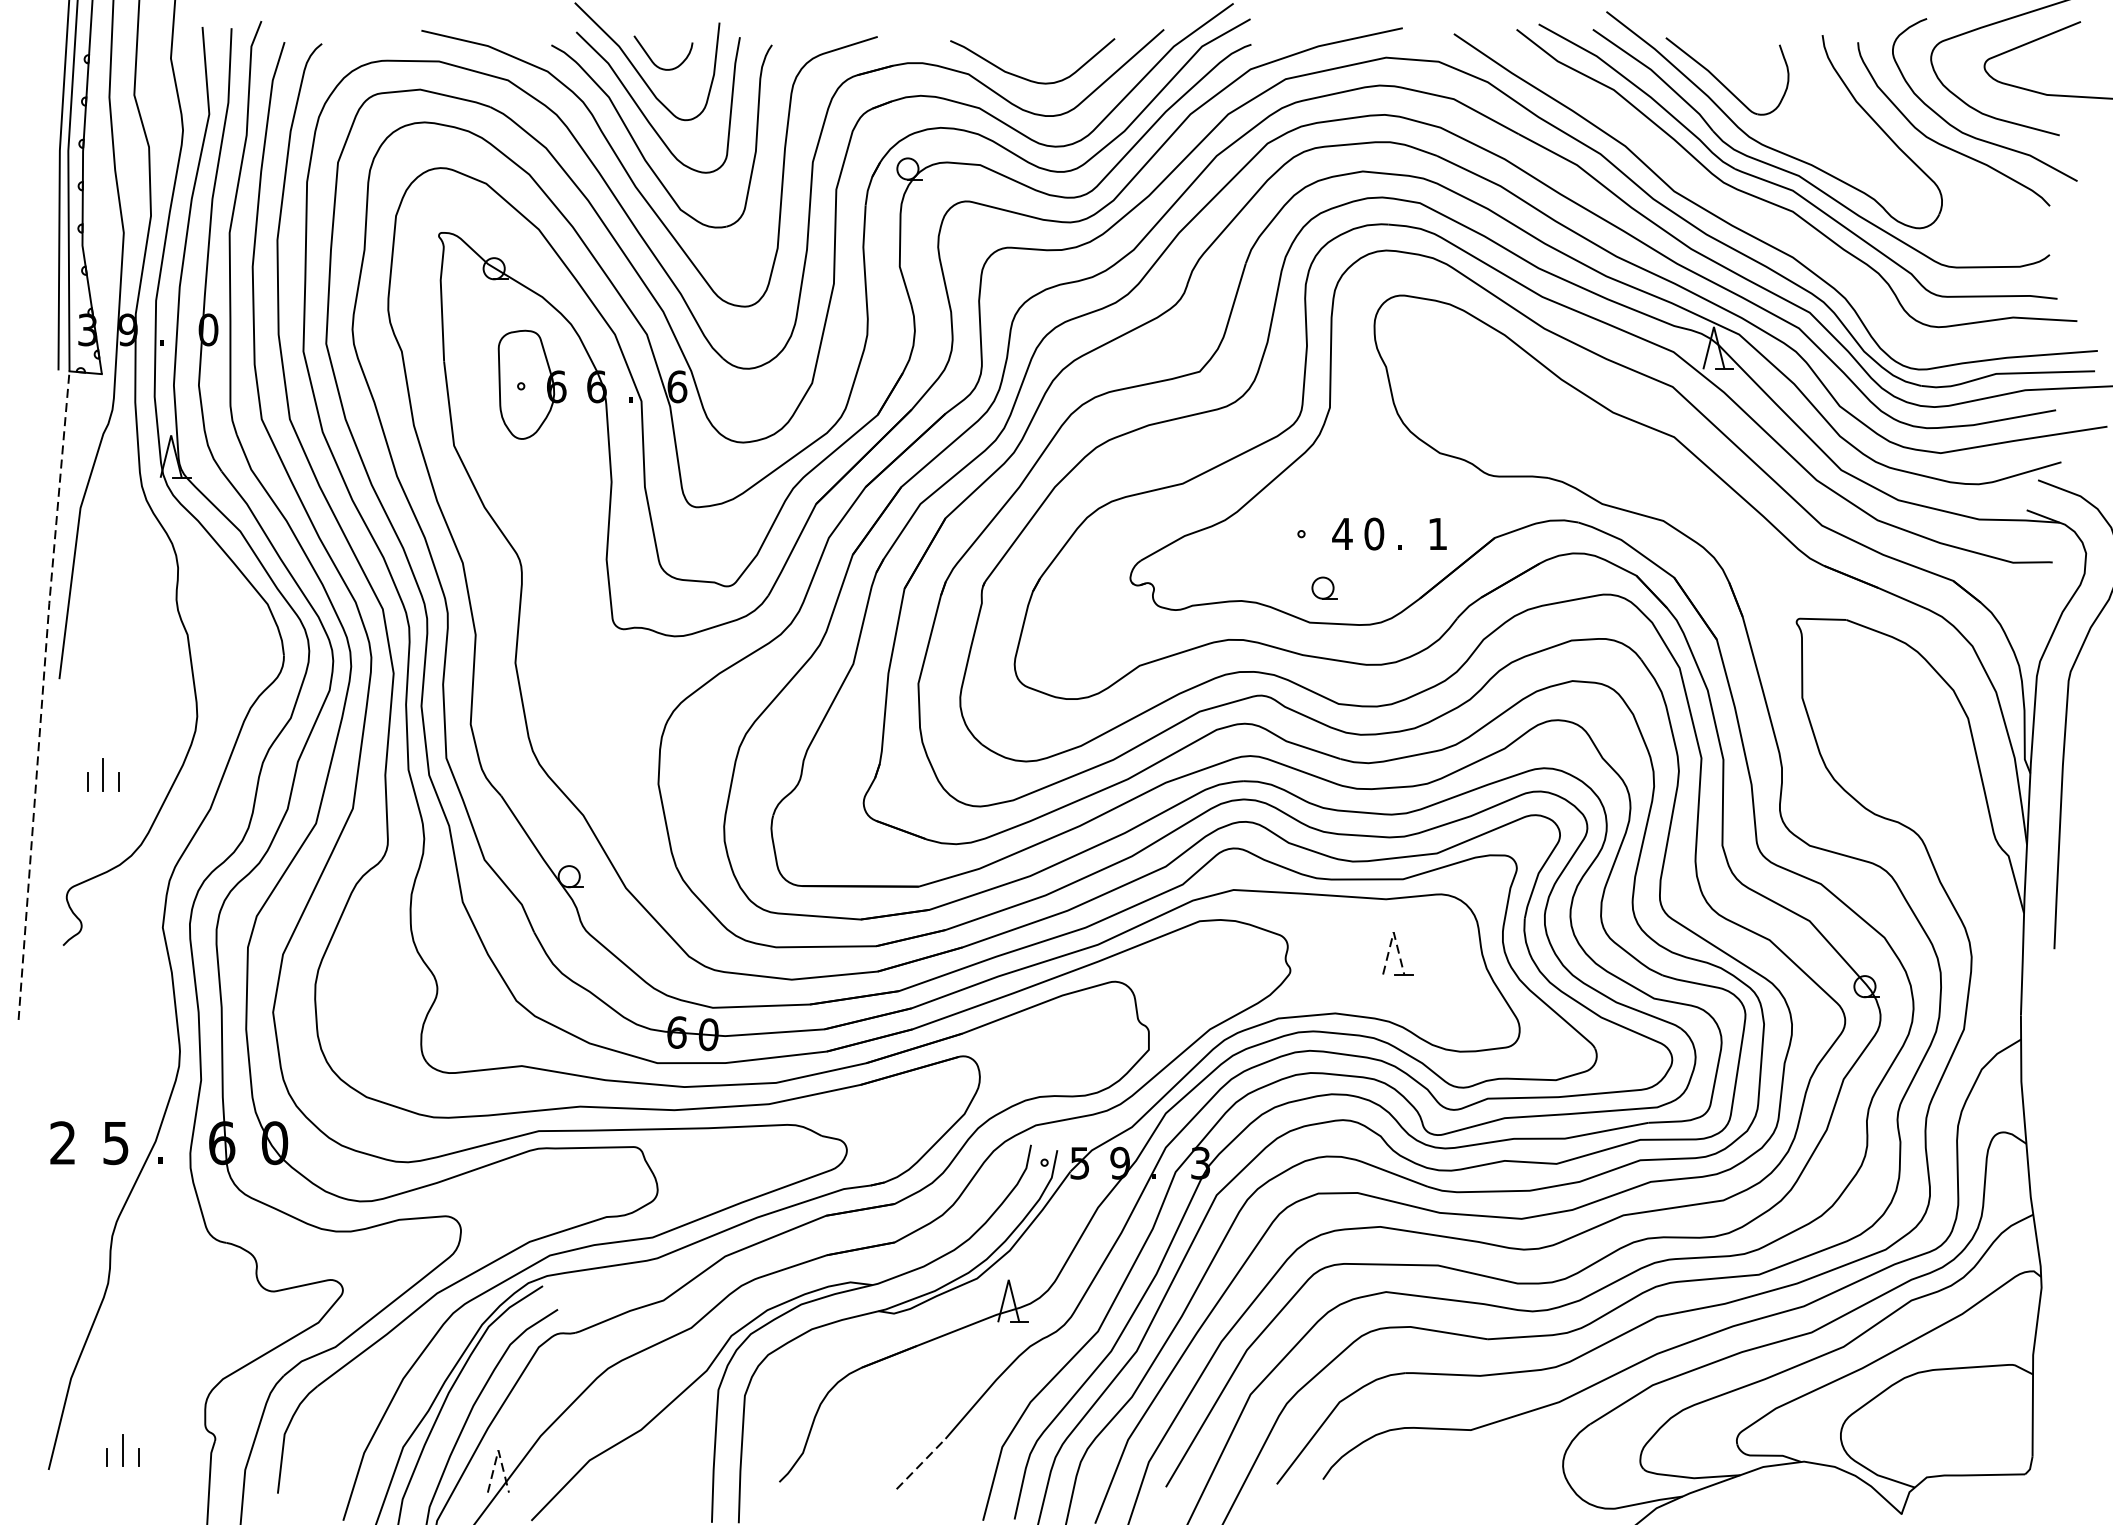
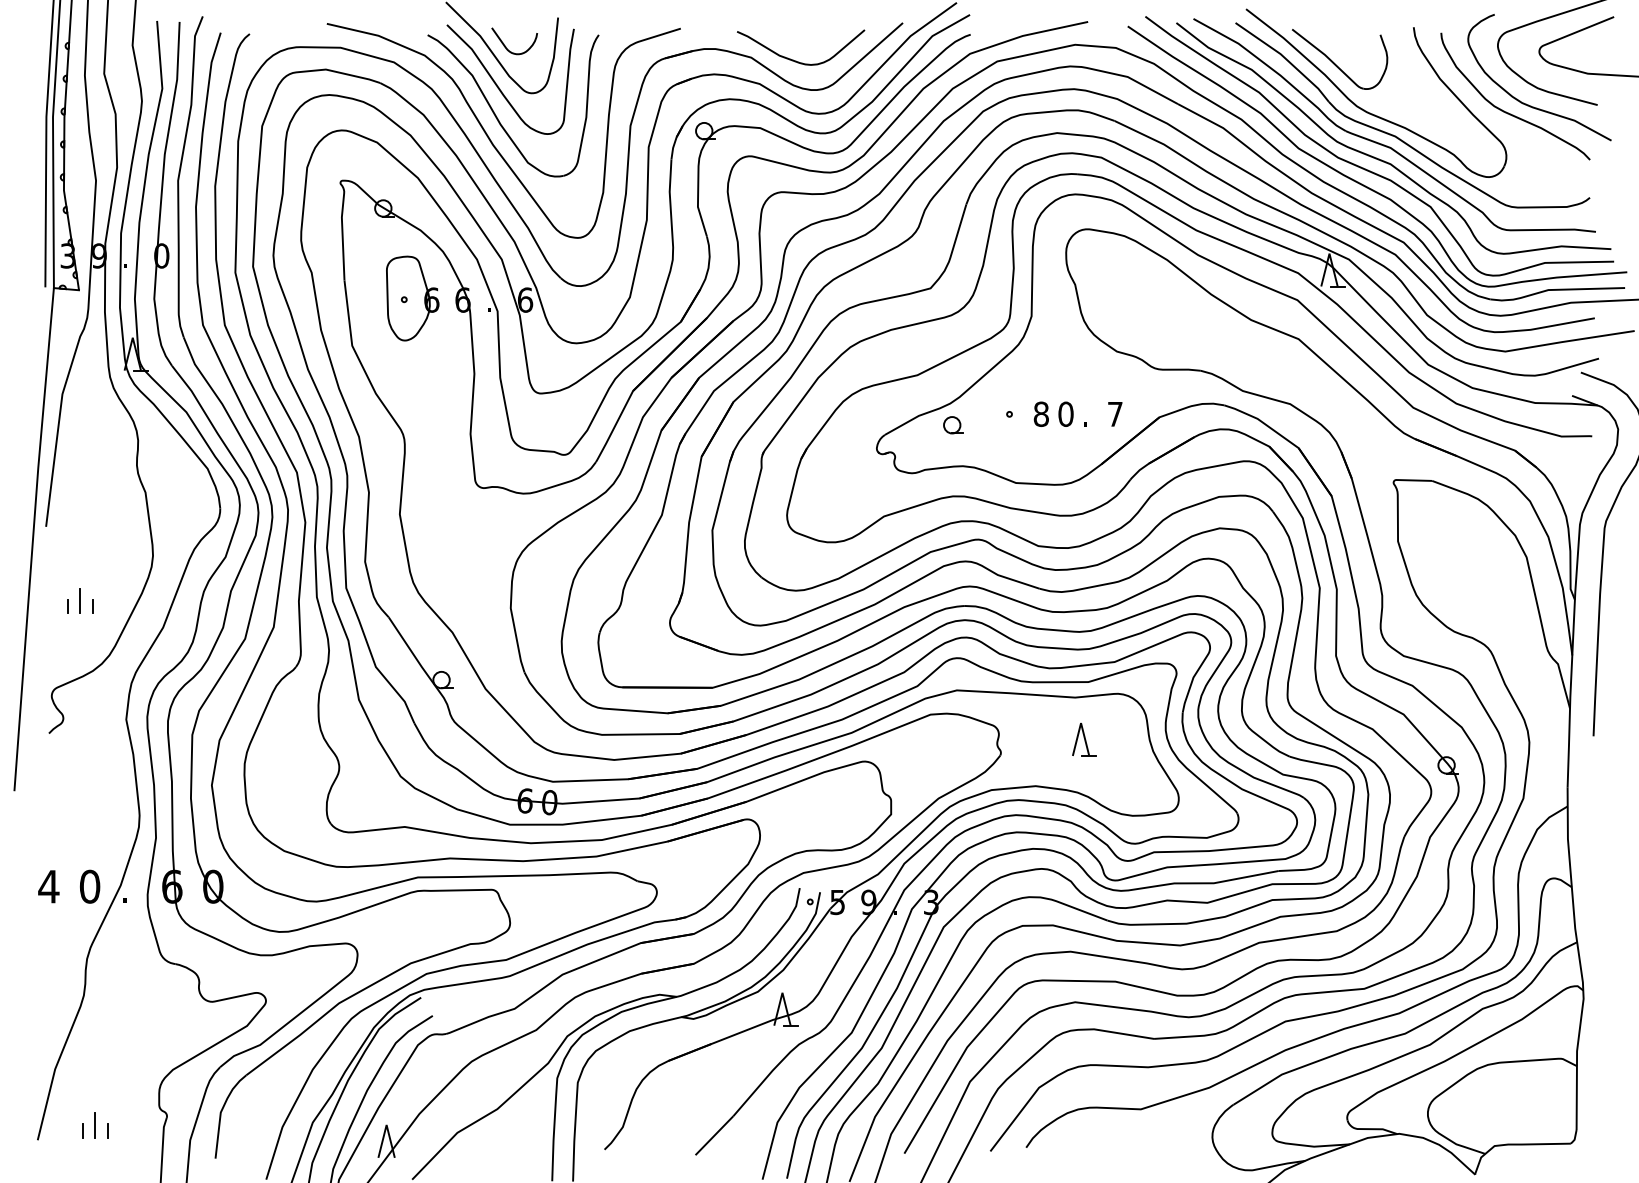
curve: (1764, 218) -> (1368, 169), added
text: (1342, 533) -> (1041, 413), 4 -> 8
text: (1438, 534) -> (1115, 414), 1 -> 7
part: (1324, 588) -> (953, 425), moved
line: (43, 694) -> (33, 538), dashed -> solid
line: (1394, 932) -> (1081, 723), dashed -> solid
text: (62, 1142) -> (48, 886), 2 -> 4
text: (115, 1142) -> (89, 886), 5 -> 0
line: (498, 1450) -> (386, 1125), dashed -> solid
line: (921, 1463) -> (714, 1135), dashed -> solid

